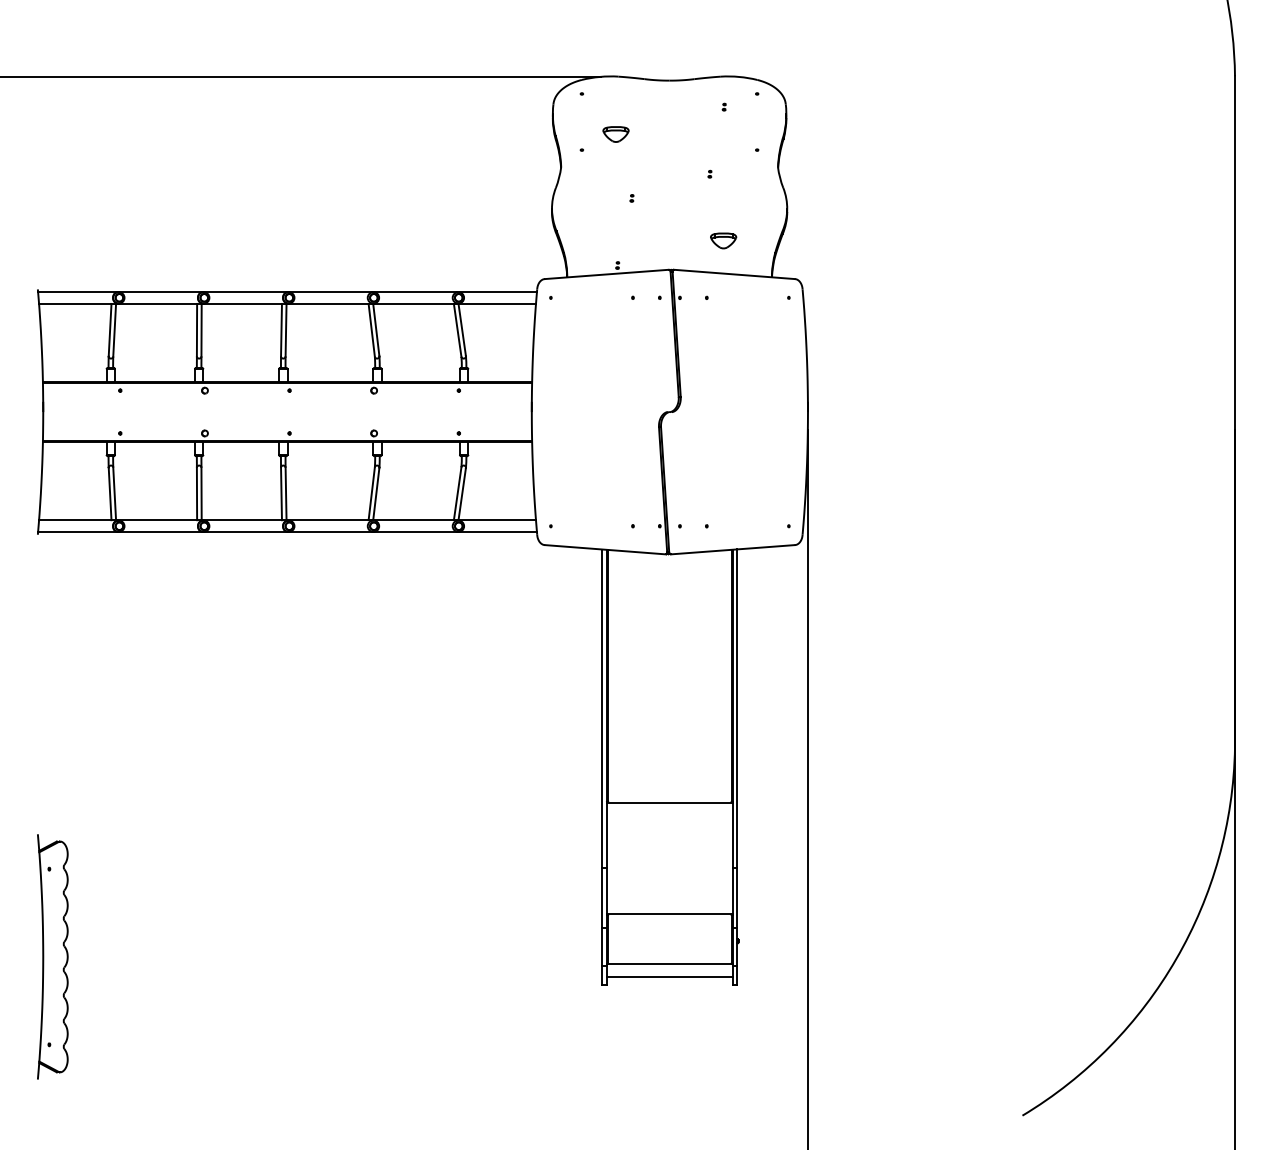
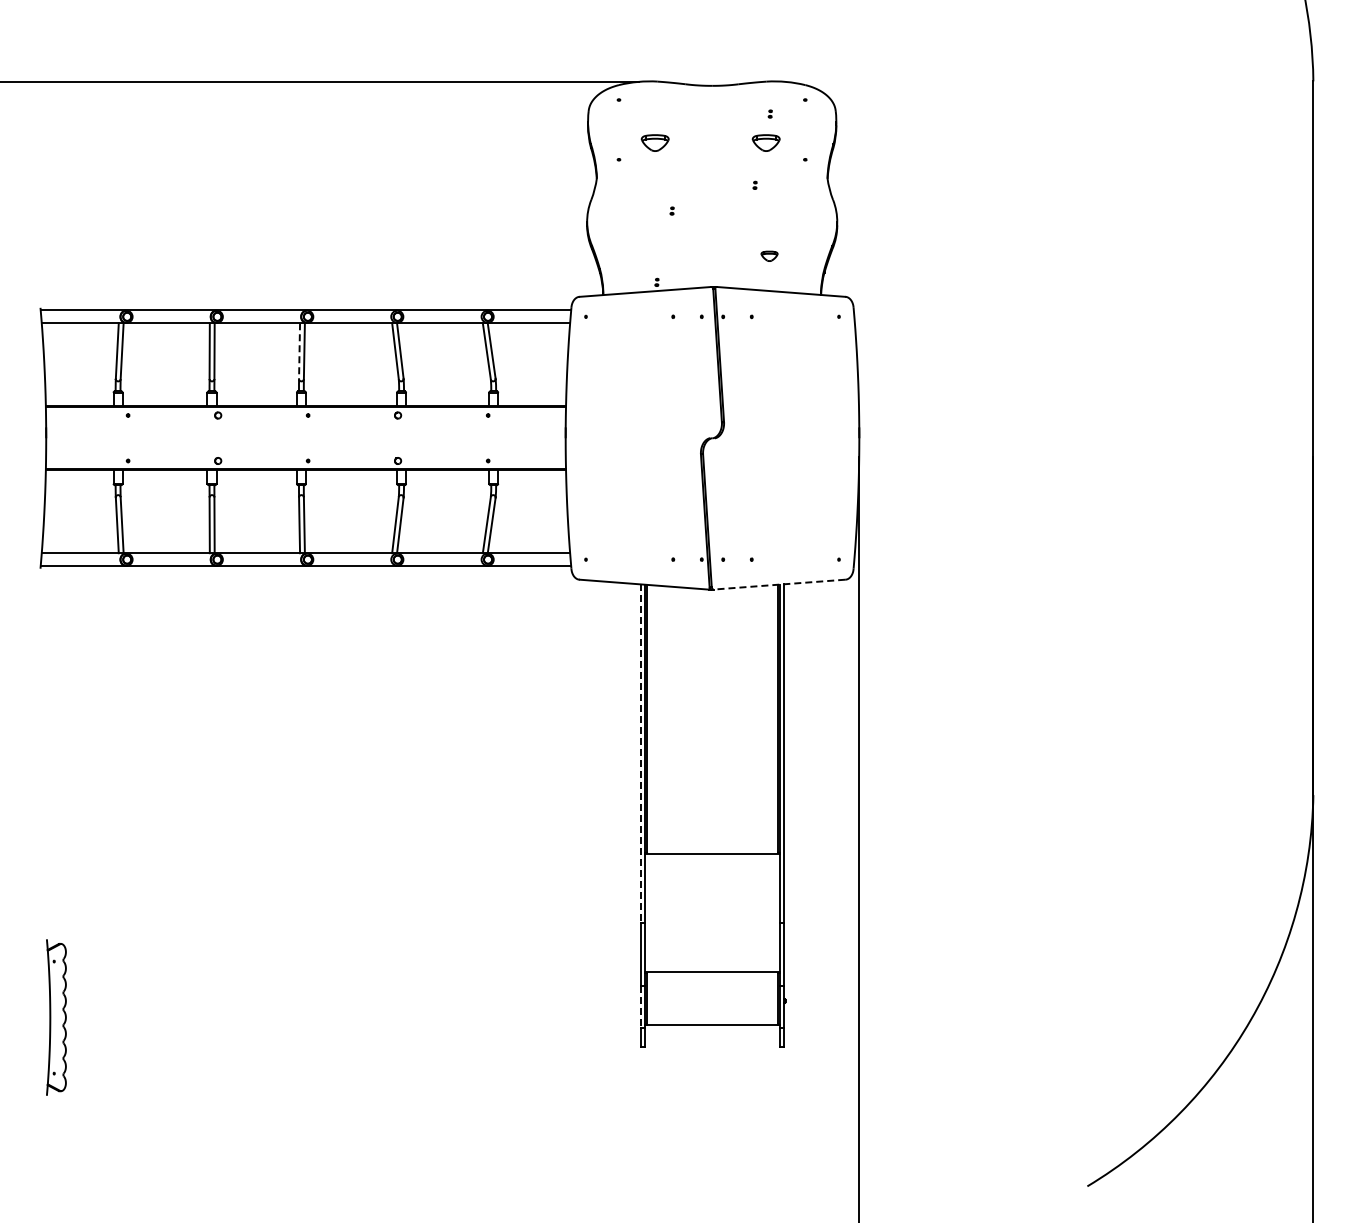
part: (719, 133) -> (765, 142), added
part: (723, 241) -> (769, 256), size x0.6
line: (281, 330) -> (299, 351), solid -> dashed
line: (732, 549) -> (779, 584), solid -> dashed
line: (602, 709) -> (640, 754), solid -> dashed
line: (602, 946) -> (640, 1006), solid -> dashed
part: (52, 956) -> (56, 1017), size x0.6
line: (669, 976) -> (712, 1038), removed

